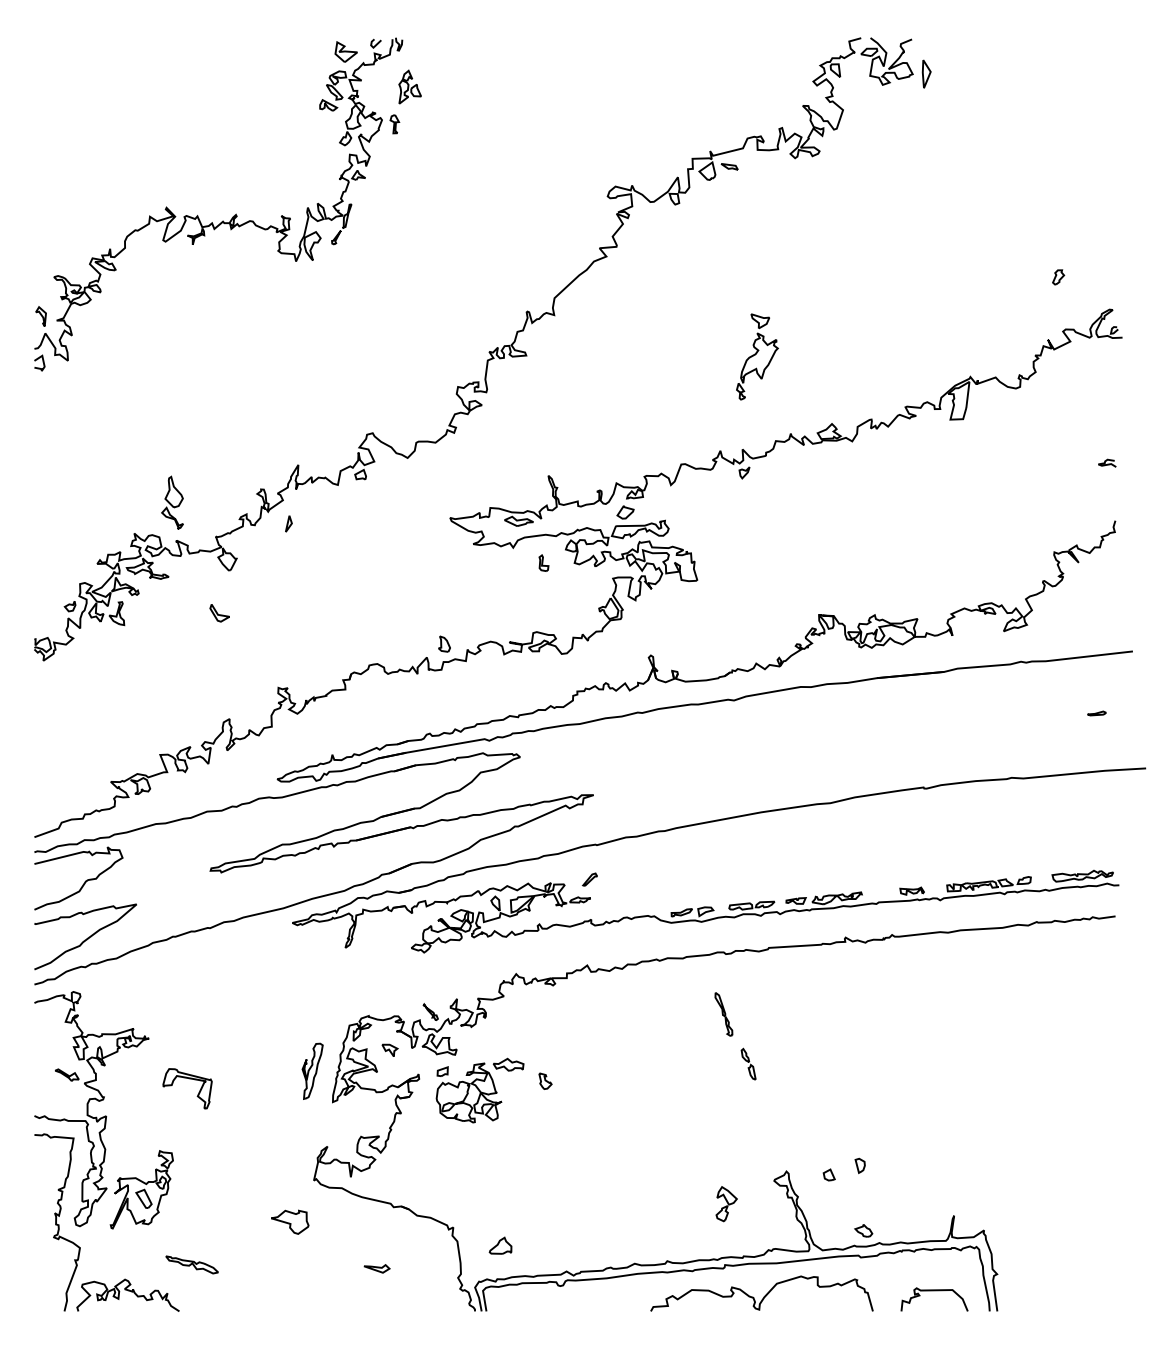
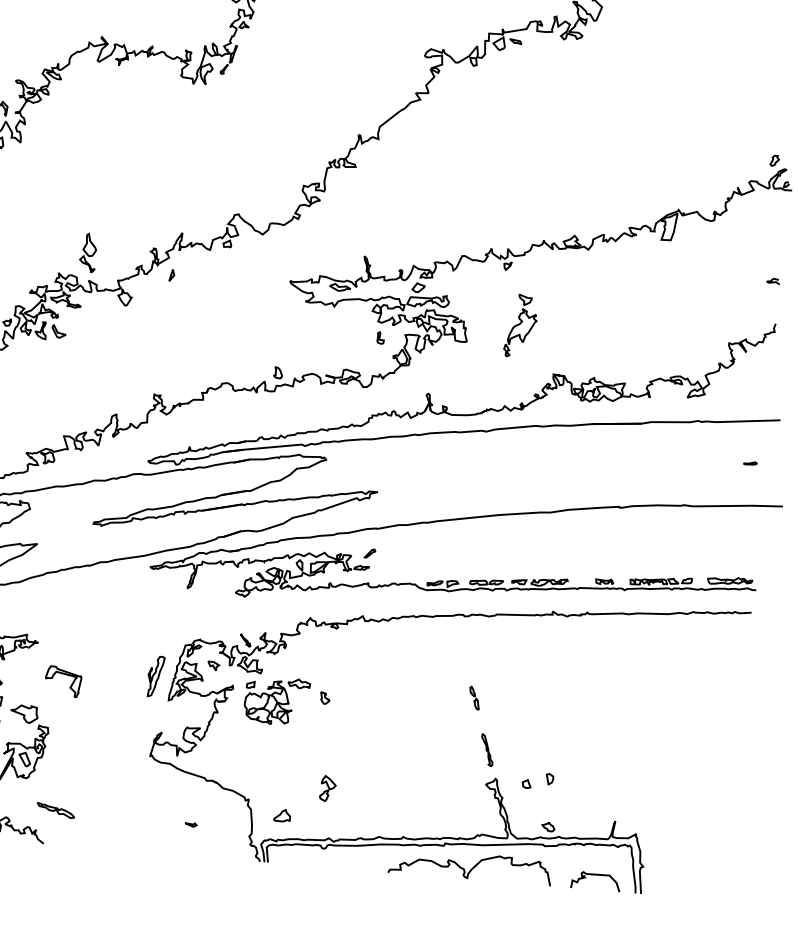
part: (1058, 277) -> (774, 161), moved
part: (757, 356) -> (521, 325), moved
part: (543, 562) -> (380, 337), moved
part: (219, 613) -> (58, 331), moved
part: (723, 1014) -> (487, 750), moved
part: (726, 1204) -> (327, 789), moved
part: (290, 1221) -> (24, 713), moved
part: (377, 1268) -> (191, 824), size x0.62

